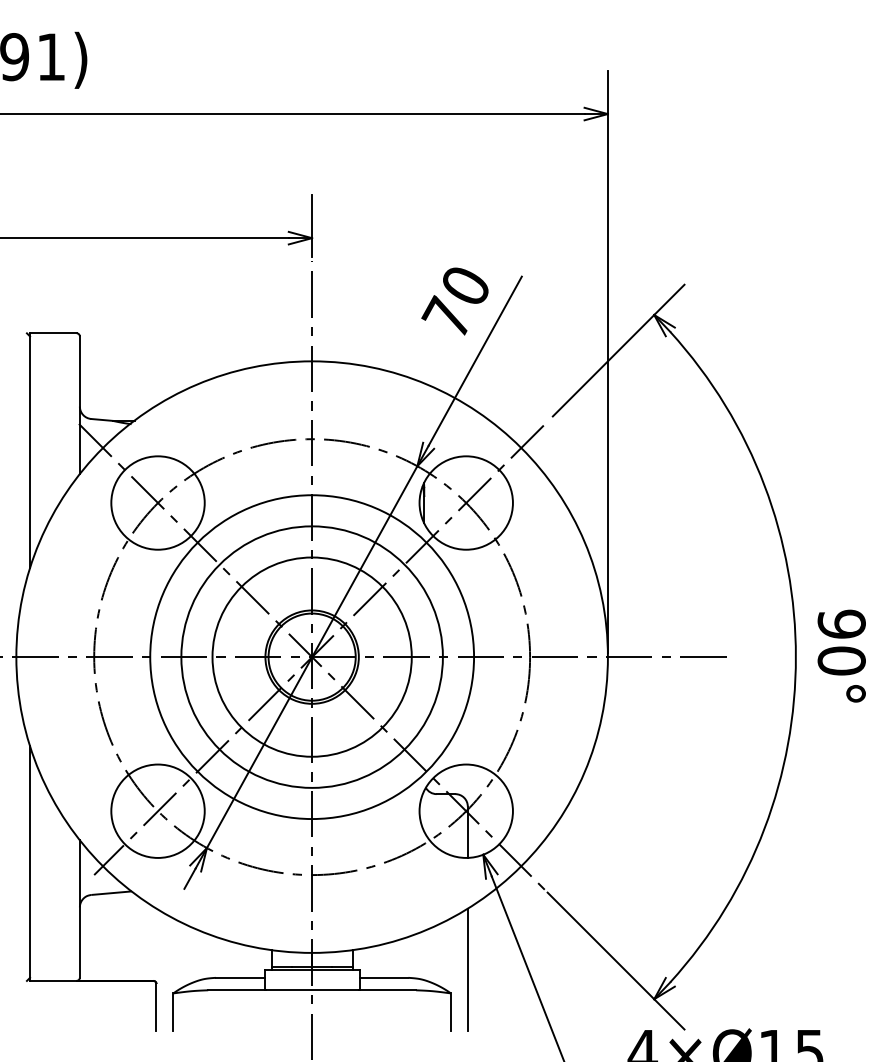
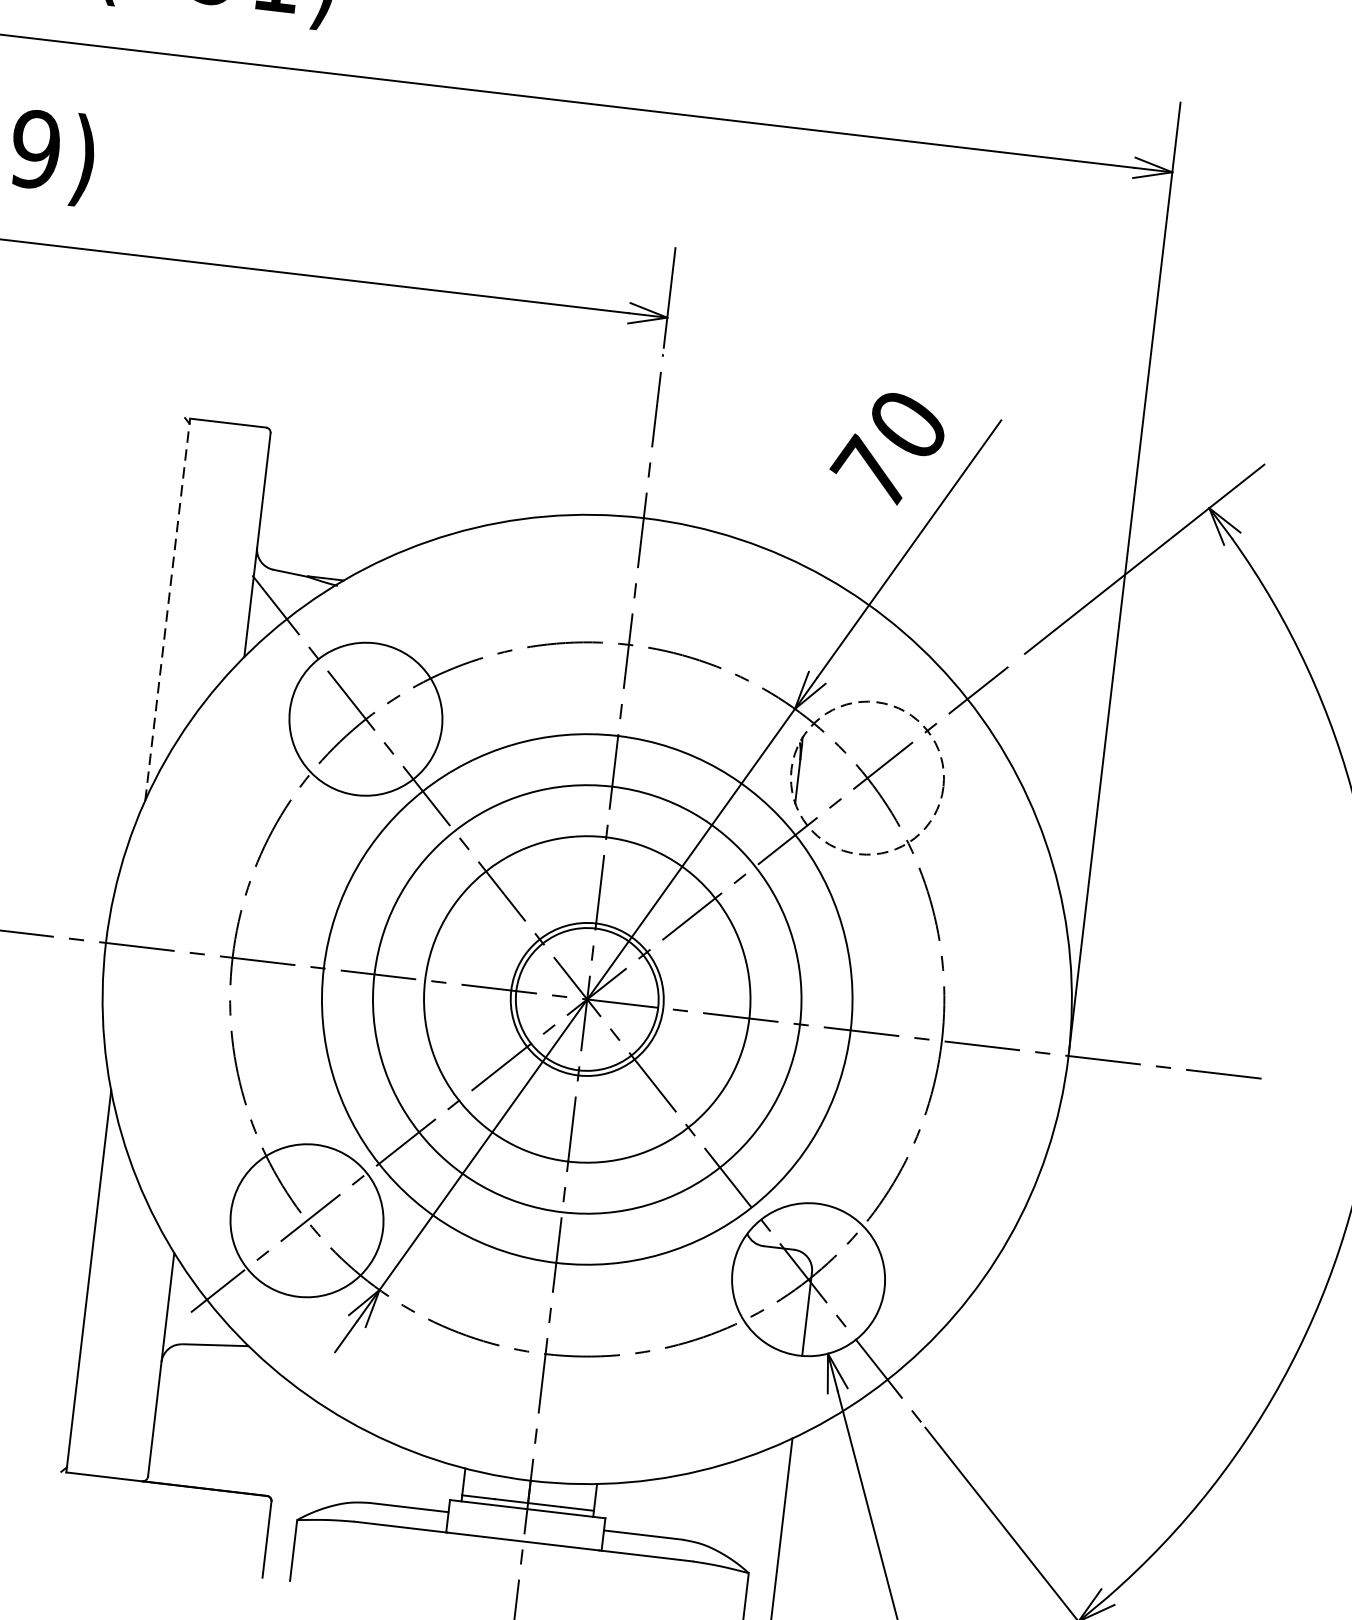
line: (30, 450) -> (168, 609), solid -> dashed
circle: (465, 502) -> (866, 777), solid -> dashed

